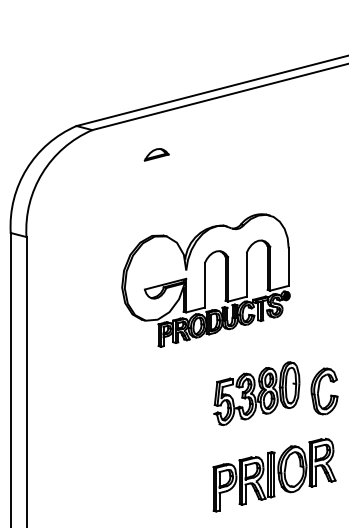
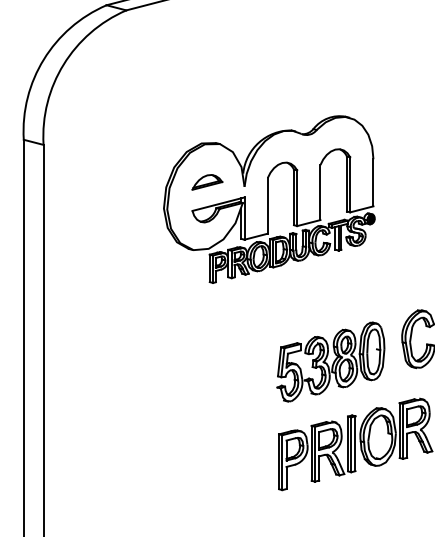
part: (156, 154) -> (207, 181), moved
part: (256, 393) -> (330, 361), moved

